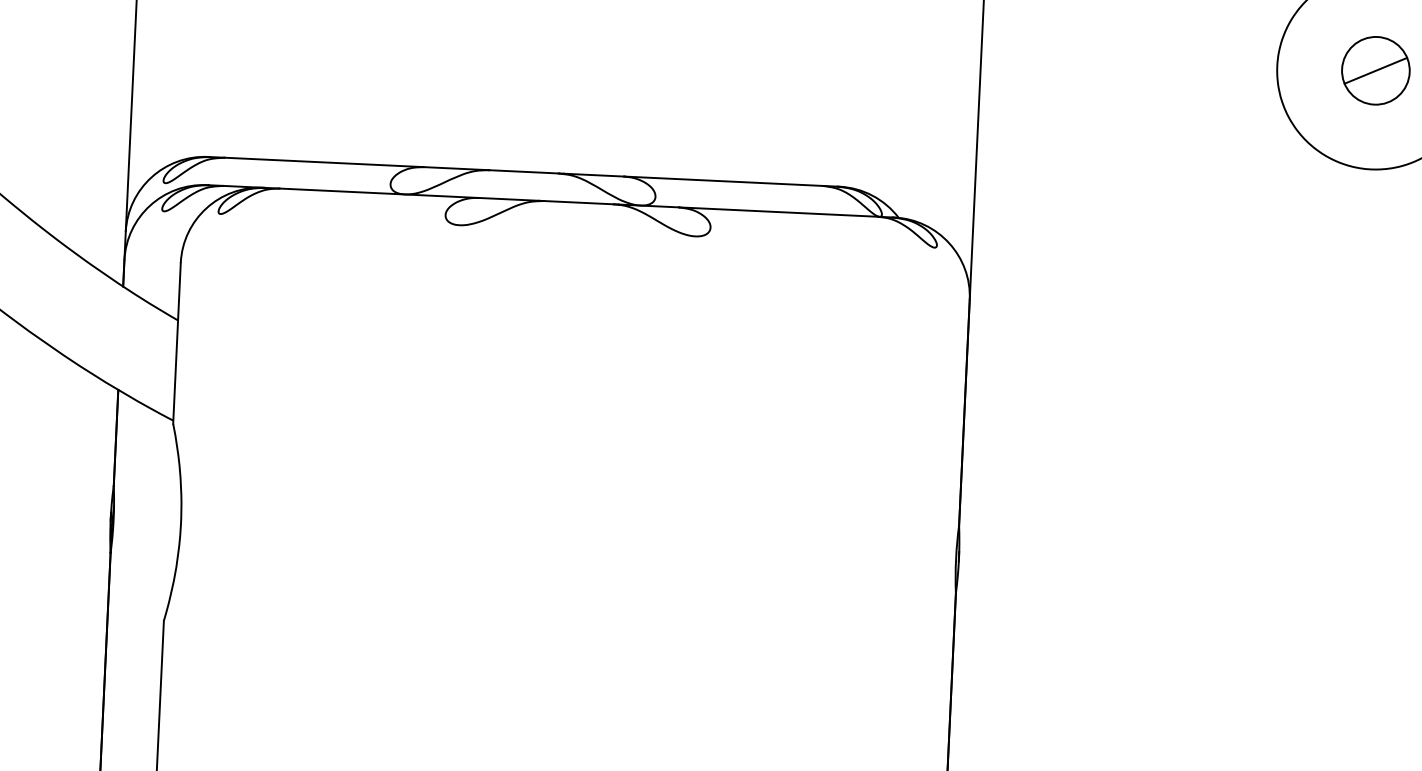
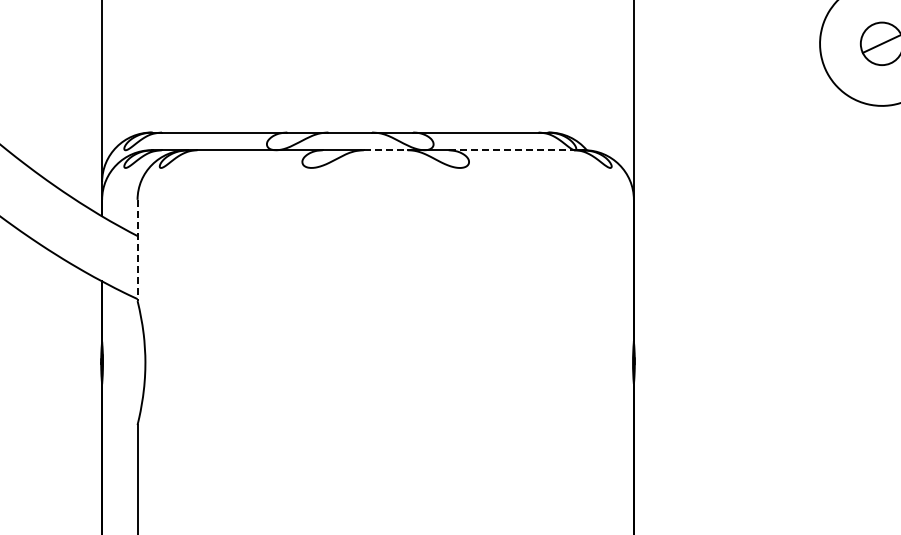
line: (578, 203) -> (385, 150), solid -> dashed
line: (778, 212) -> (511, 150), solid -> dashed
line: (176, 343) -> (137, 250), solid -> dashed

